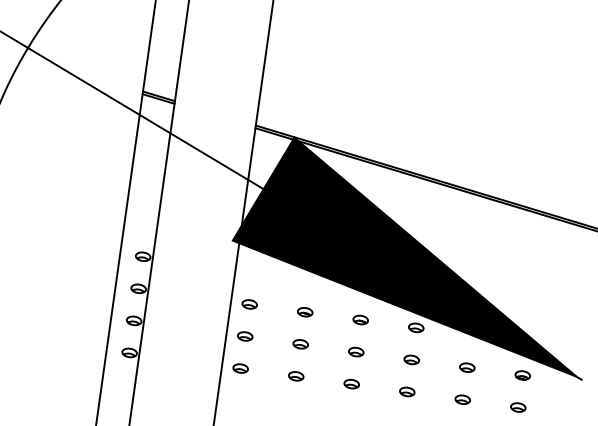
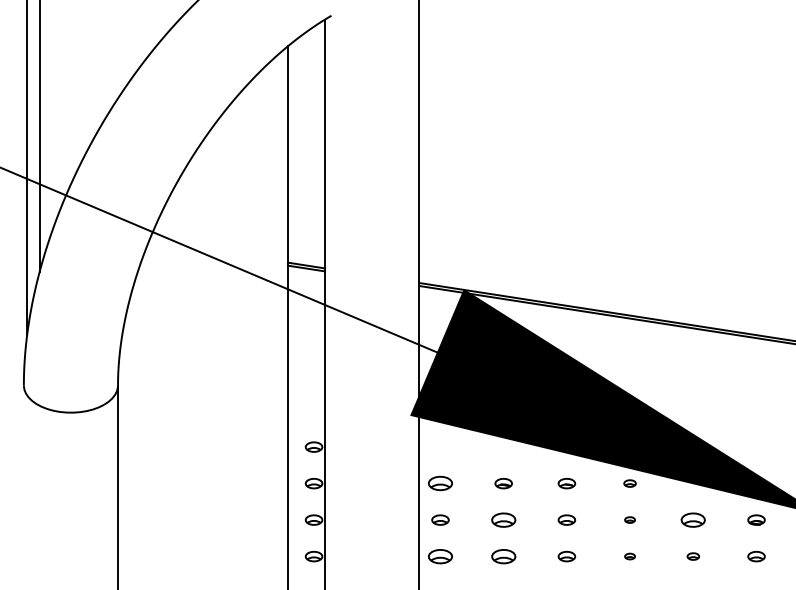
part: (249, 304) -> (440, 483), size x1.4
part: (415, 327) -> (629, 483), size x0.7
part: (300, 343) -> (503, 519), size x1.4
part: (411, 359) -> (629, 519), size x0.6
part: (467, 367) -> (693, 519), size x1.4
part: (240, 368) -> (440, 556), size x1.4
part: (296, 376) -> (503, 556), size x1.4
part: (406, 391) -> (629, 556), size x0.6
part: (462, 399) -> (693, 556), size x0.7

